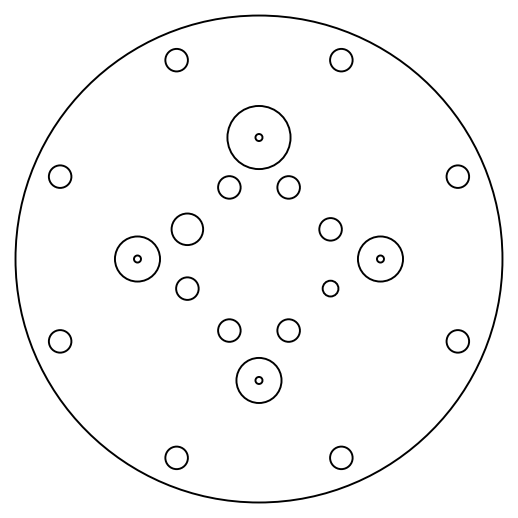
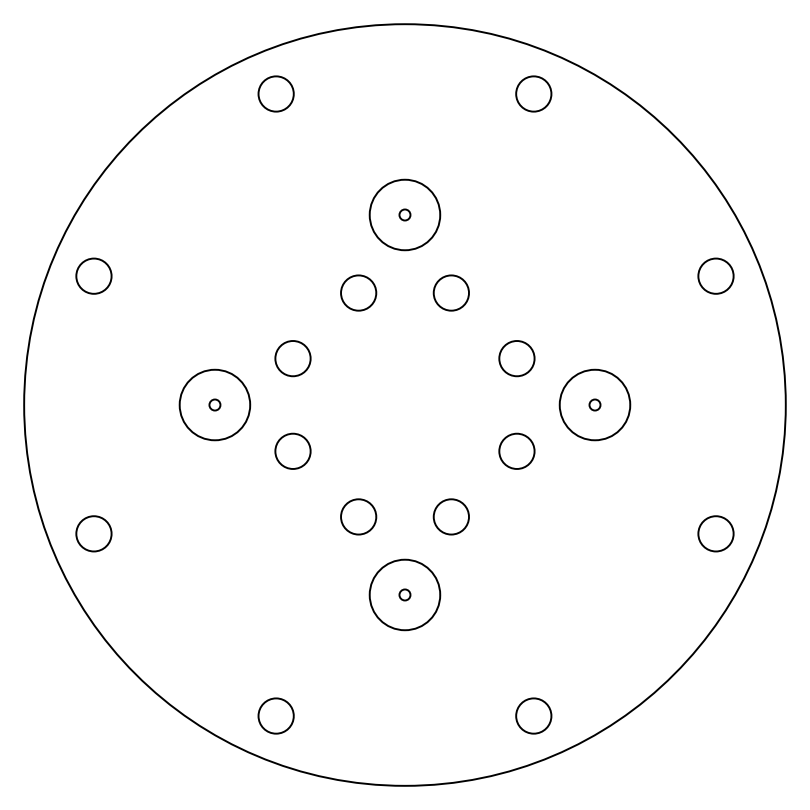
circle: (258, 137) -> (404, 214), size x0.71
circle: (187, 229) -> (293, 358), size x0.71
circle: (330, 288) -> (516, 451), size x1.43

